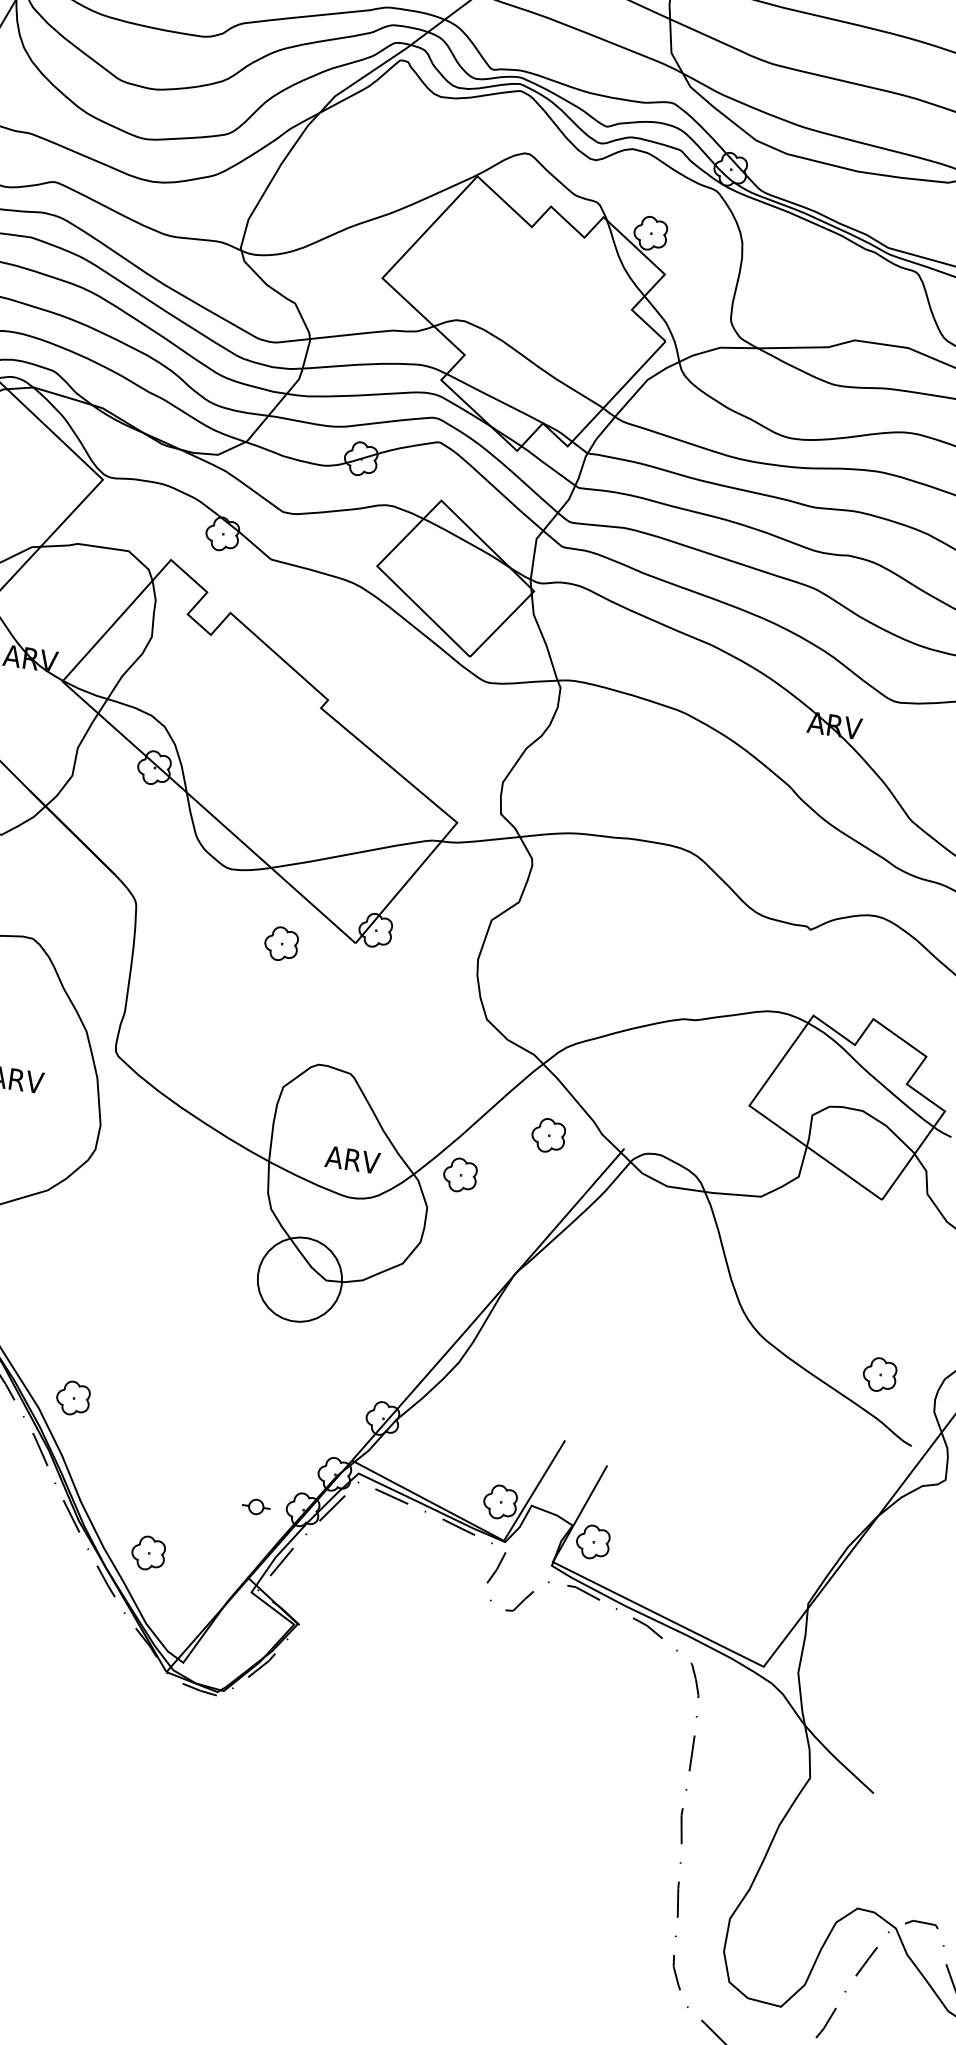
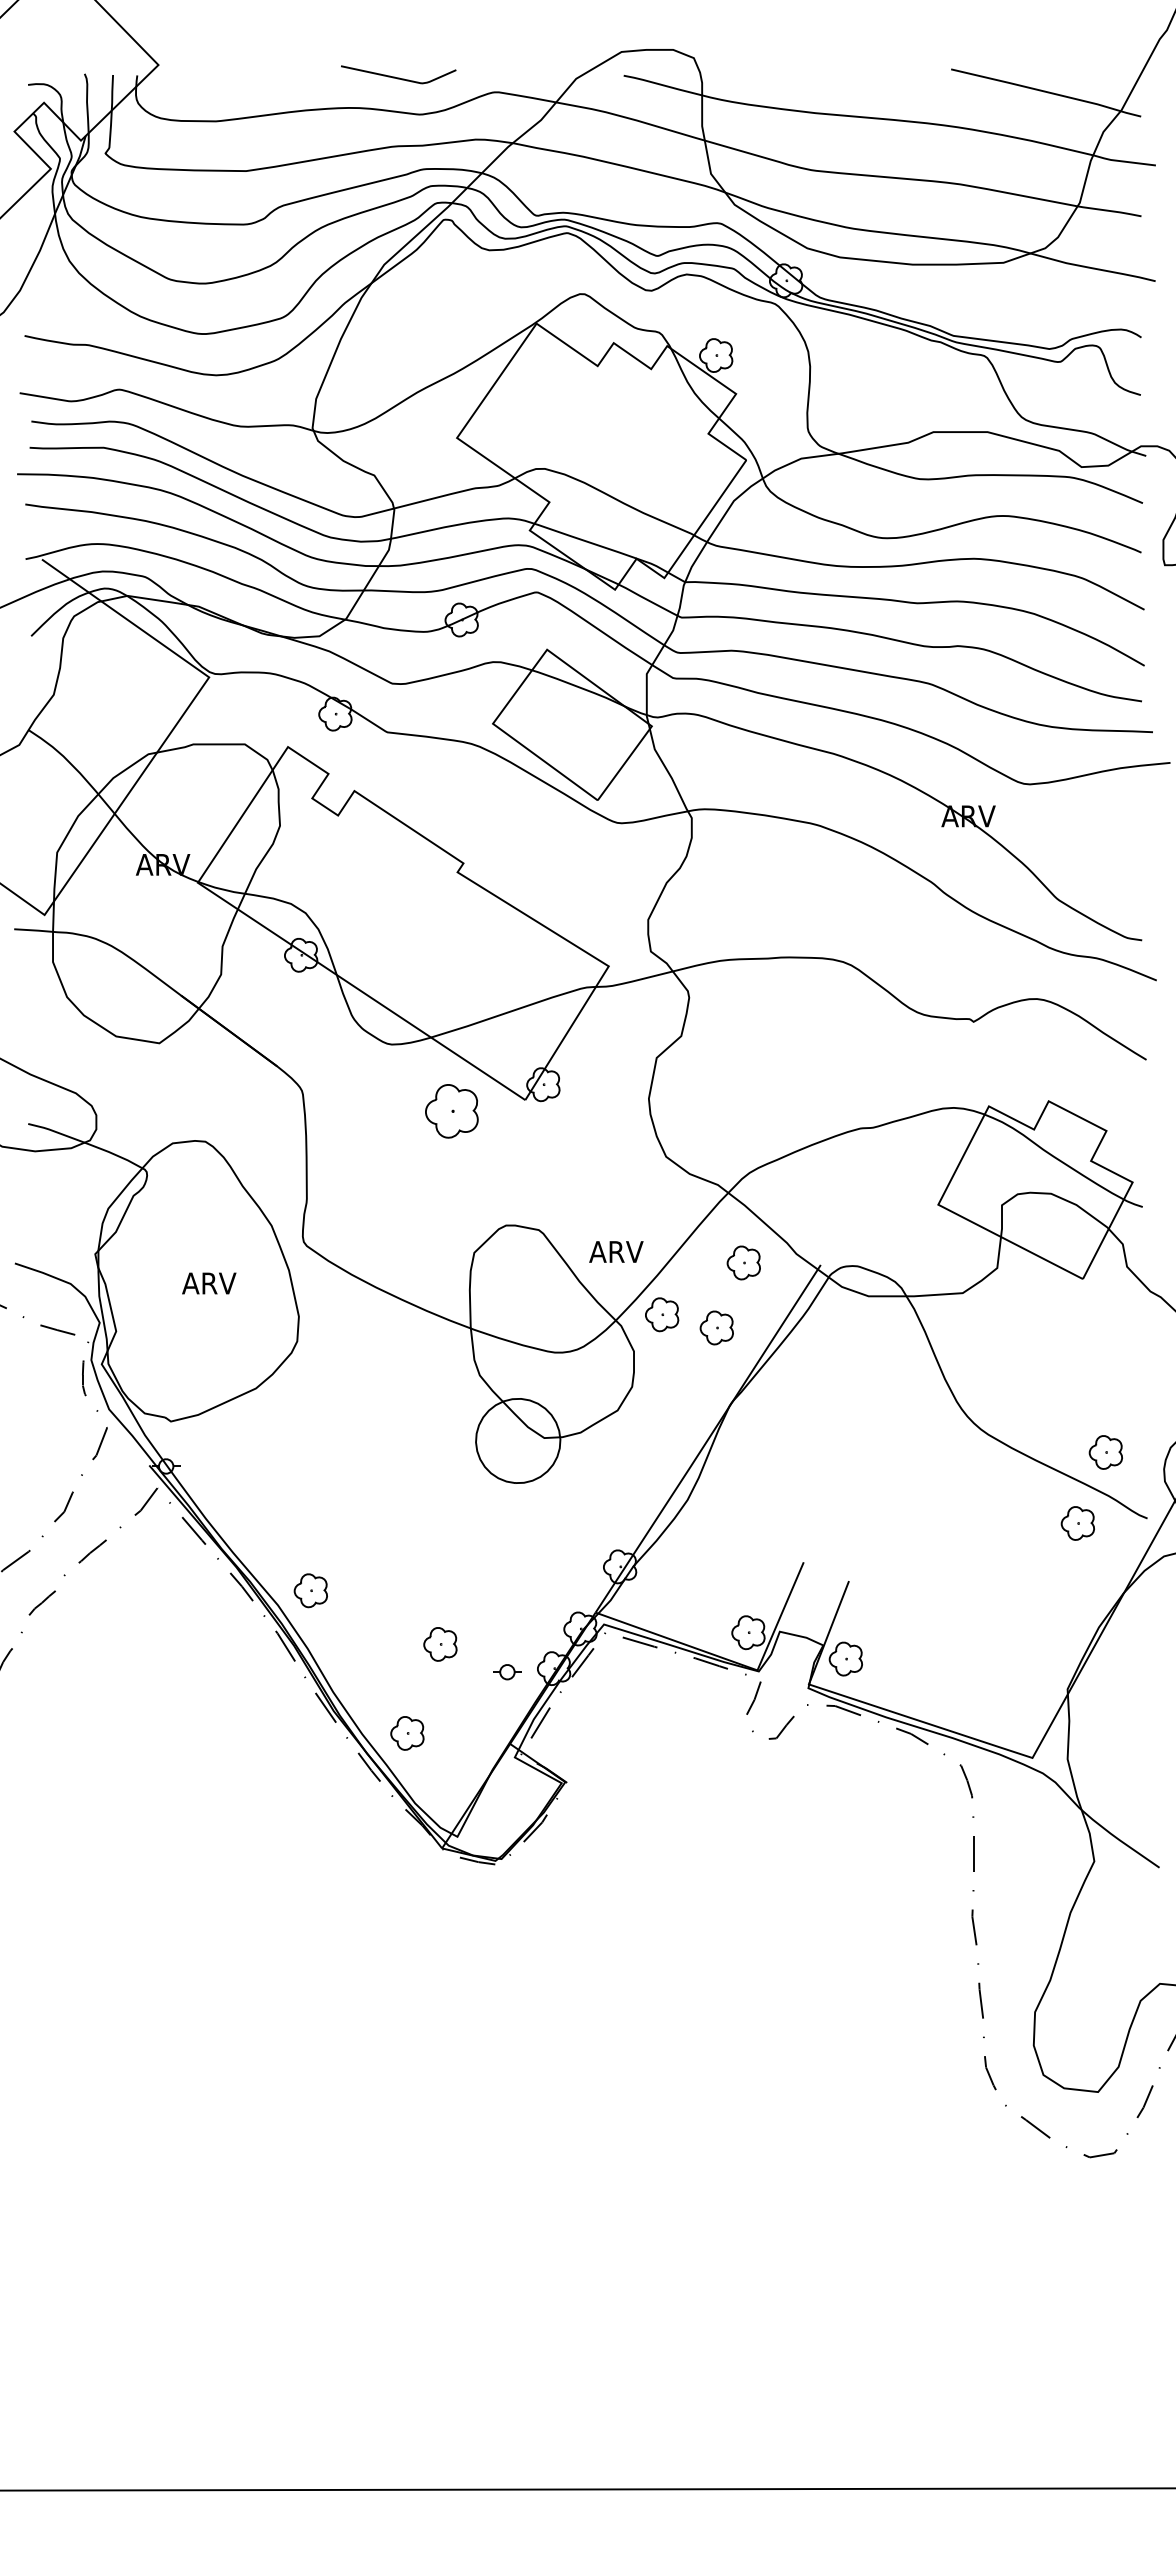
part: (281, 944) -> (452, 1111), size x1.6
text: (352, 1159) -> (616, 1251), moved
part: (512, 1195) -> (716, 1327), added
part: (841, 1441) -> (1077, 1523), added
part: (193, 1470) -> (440, 1644), added

